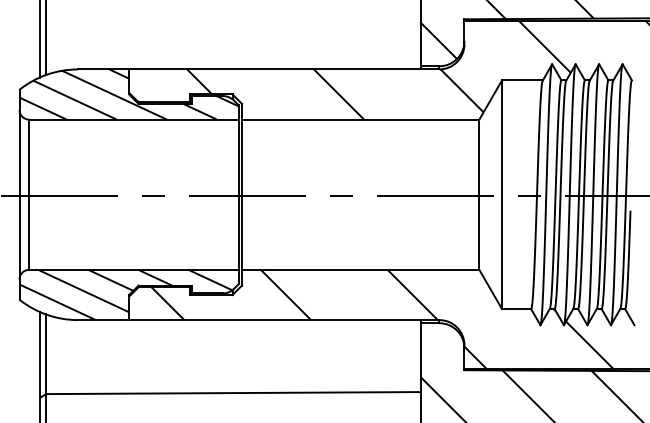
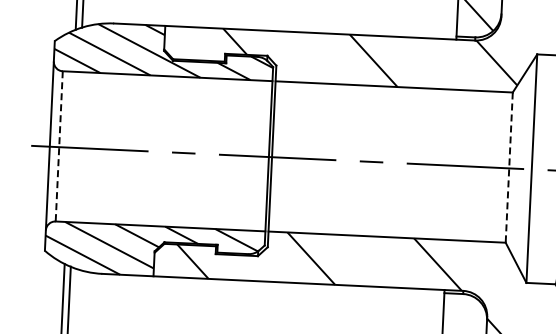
line: (28, 195) -> (58, 147), solid -> dashed
line: (479, 195) -> (509, 168), solid -> dashed

